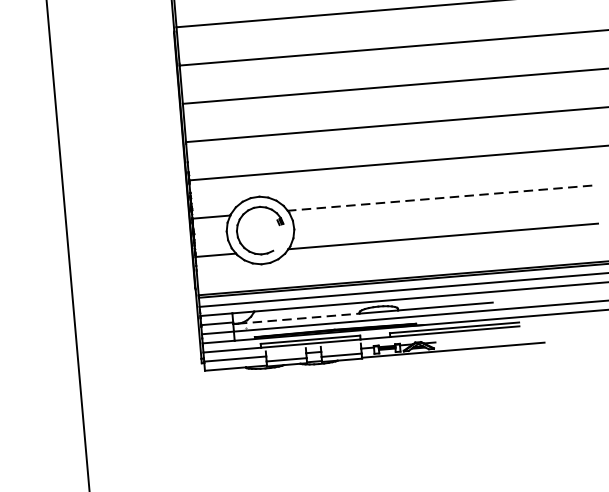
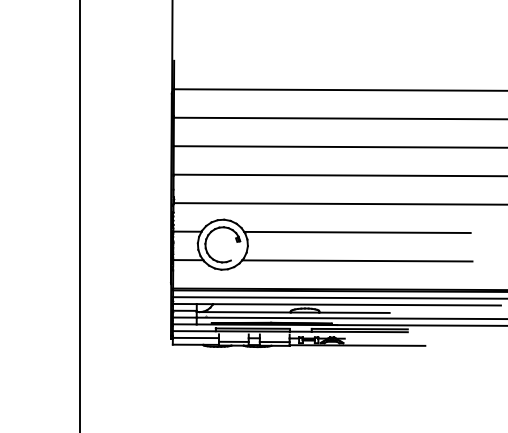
line: (438, 198) -> (356, 232), dashed -> solid
line: (298, 318) -> (245, 312), dashed -> solid

